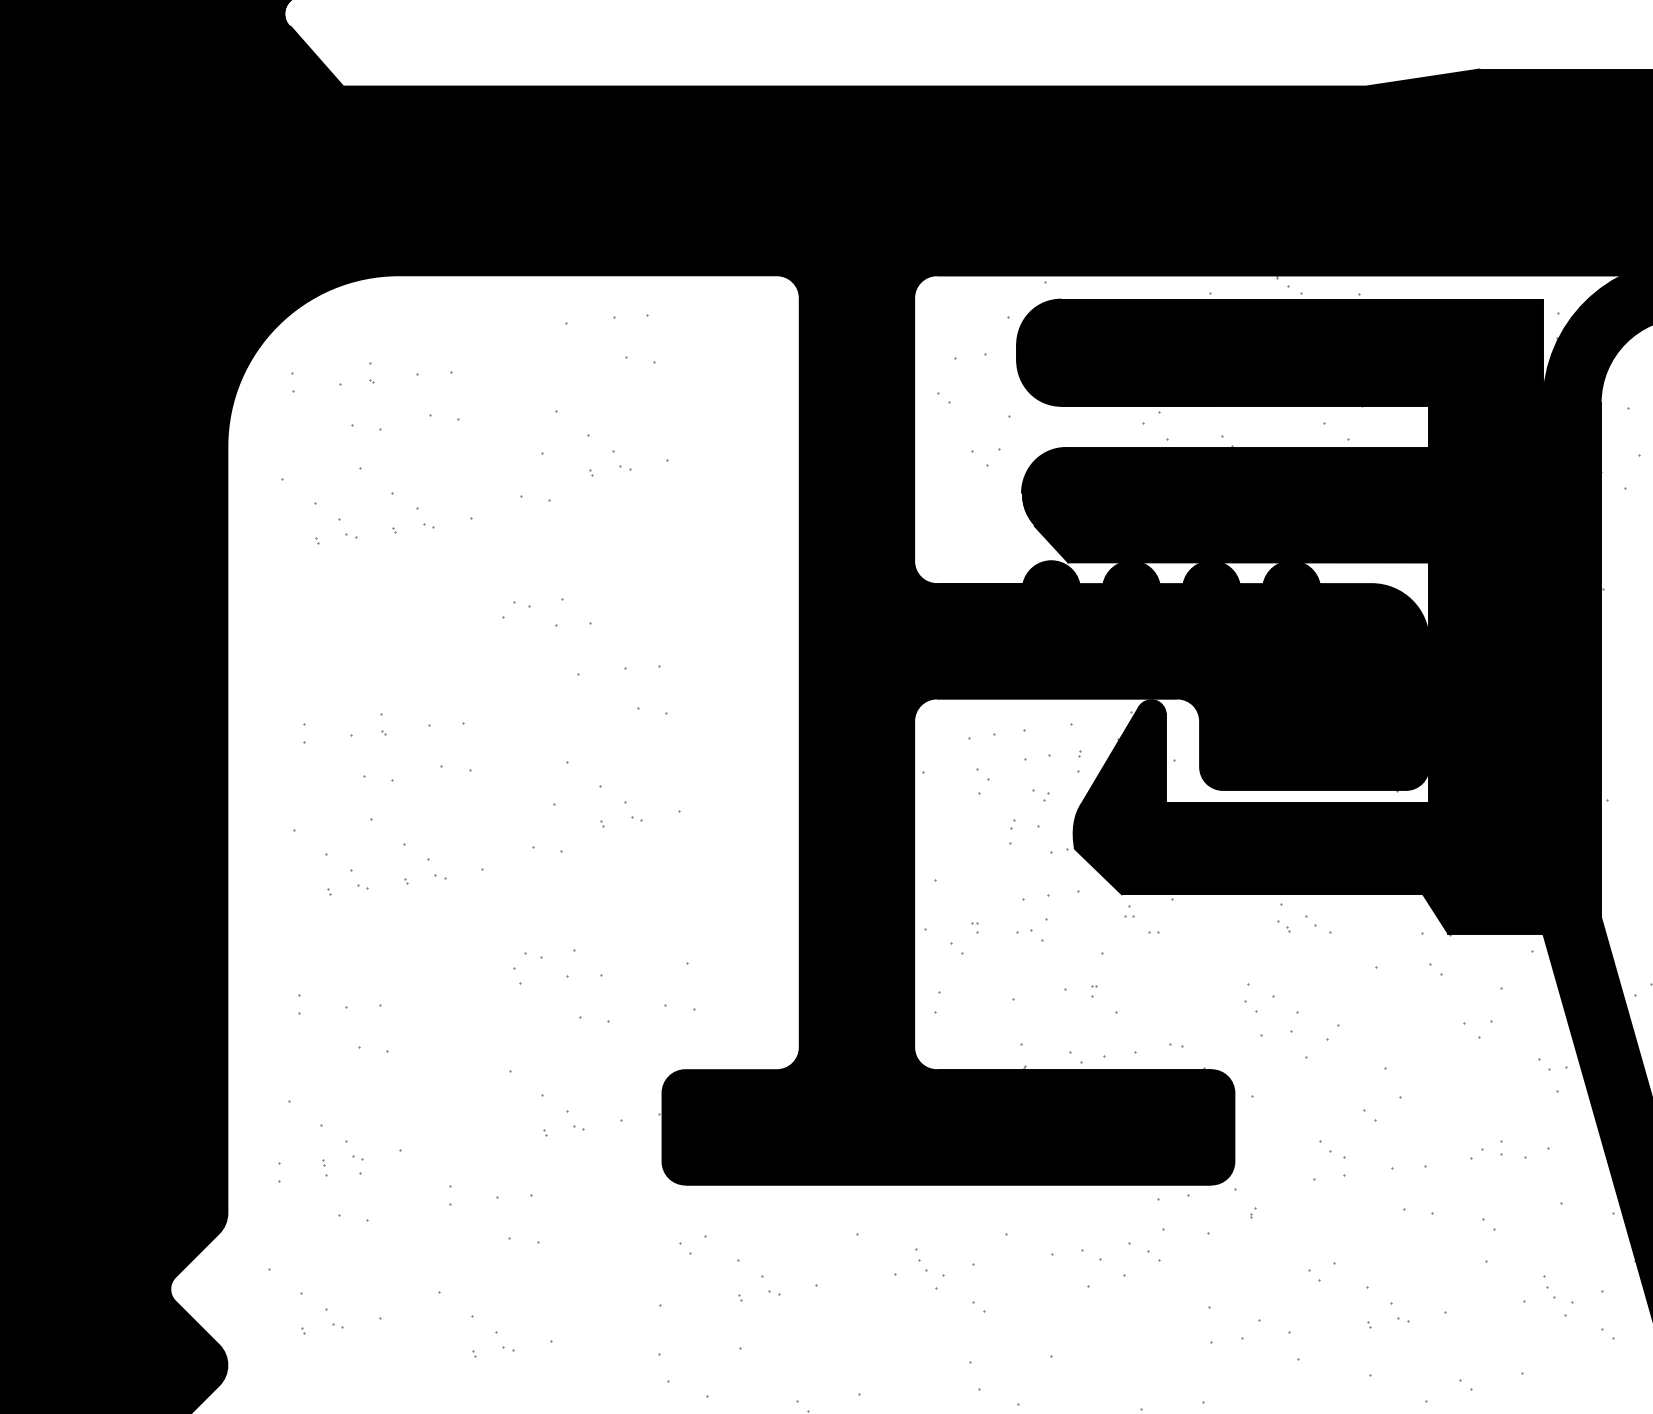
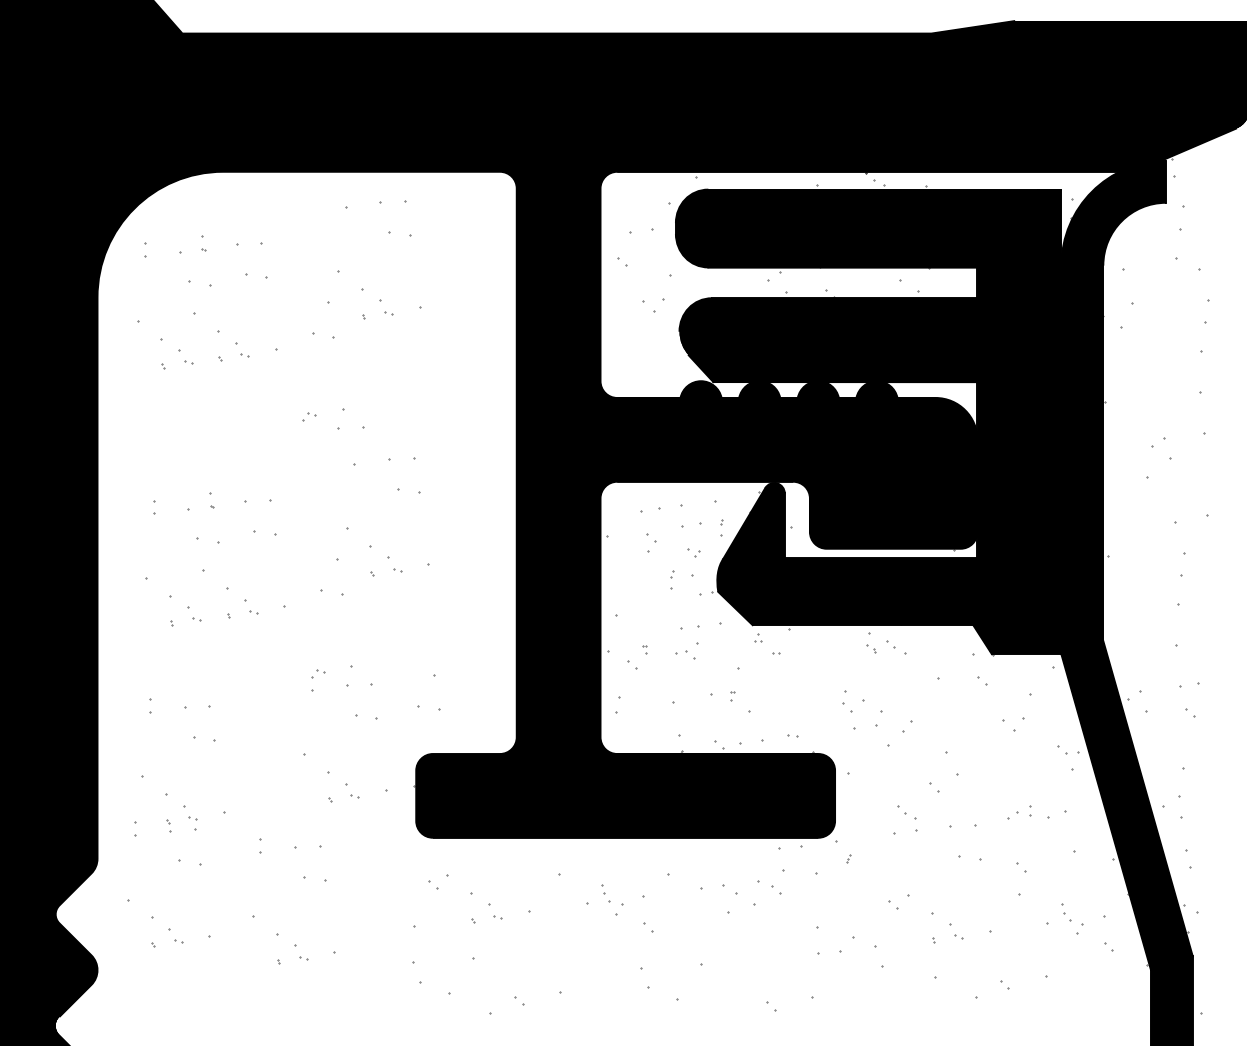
part: (516, 609) -> (309, 416), size x0.62
part: (529, 960) -> (318, 673), size x0.62

